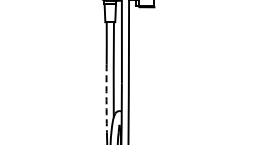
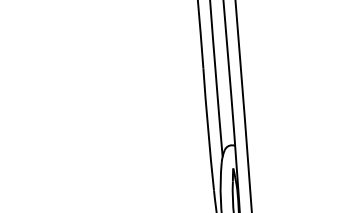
arc: (106, 100) -> (208, 129), dashed -> solid

